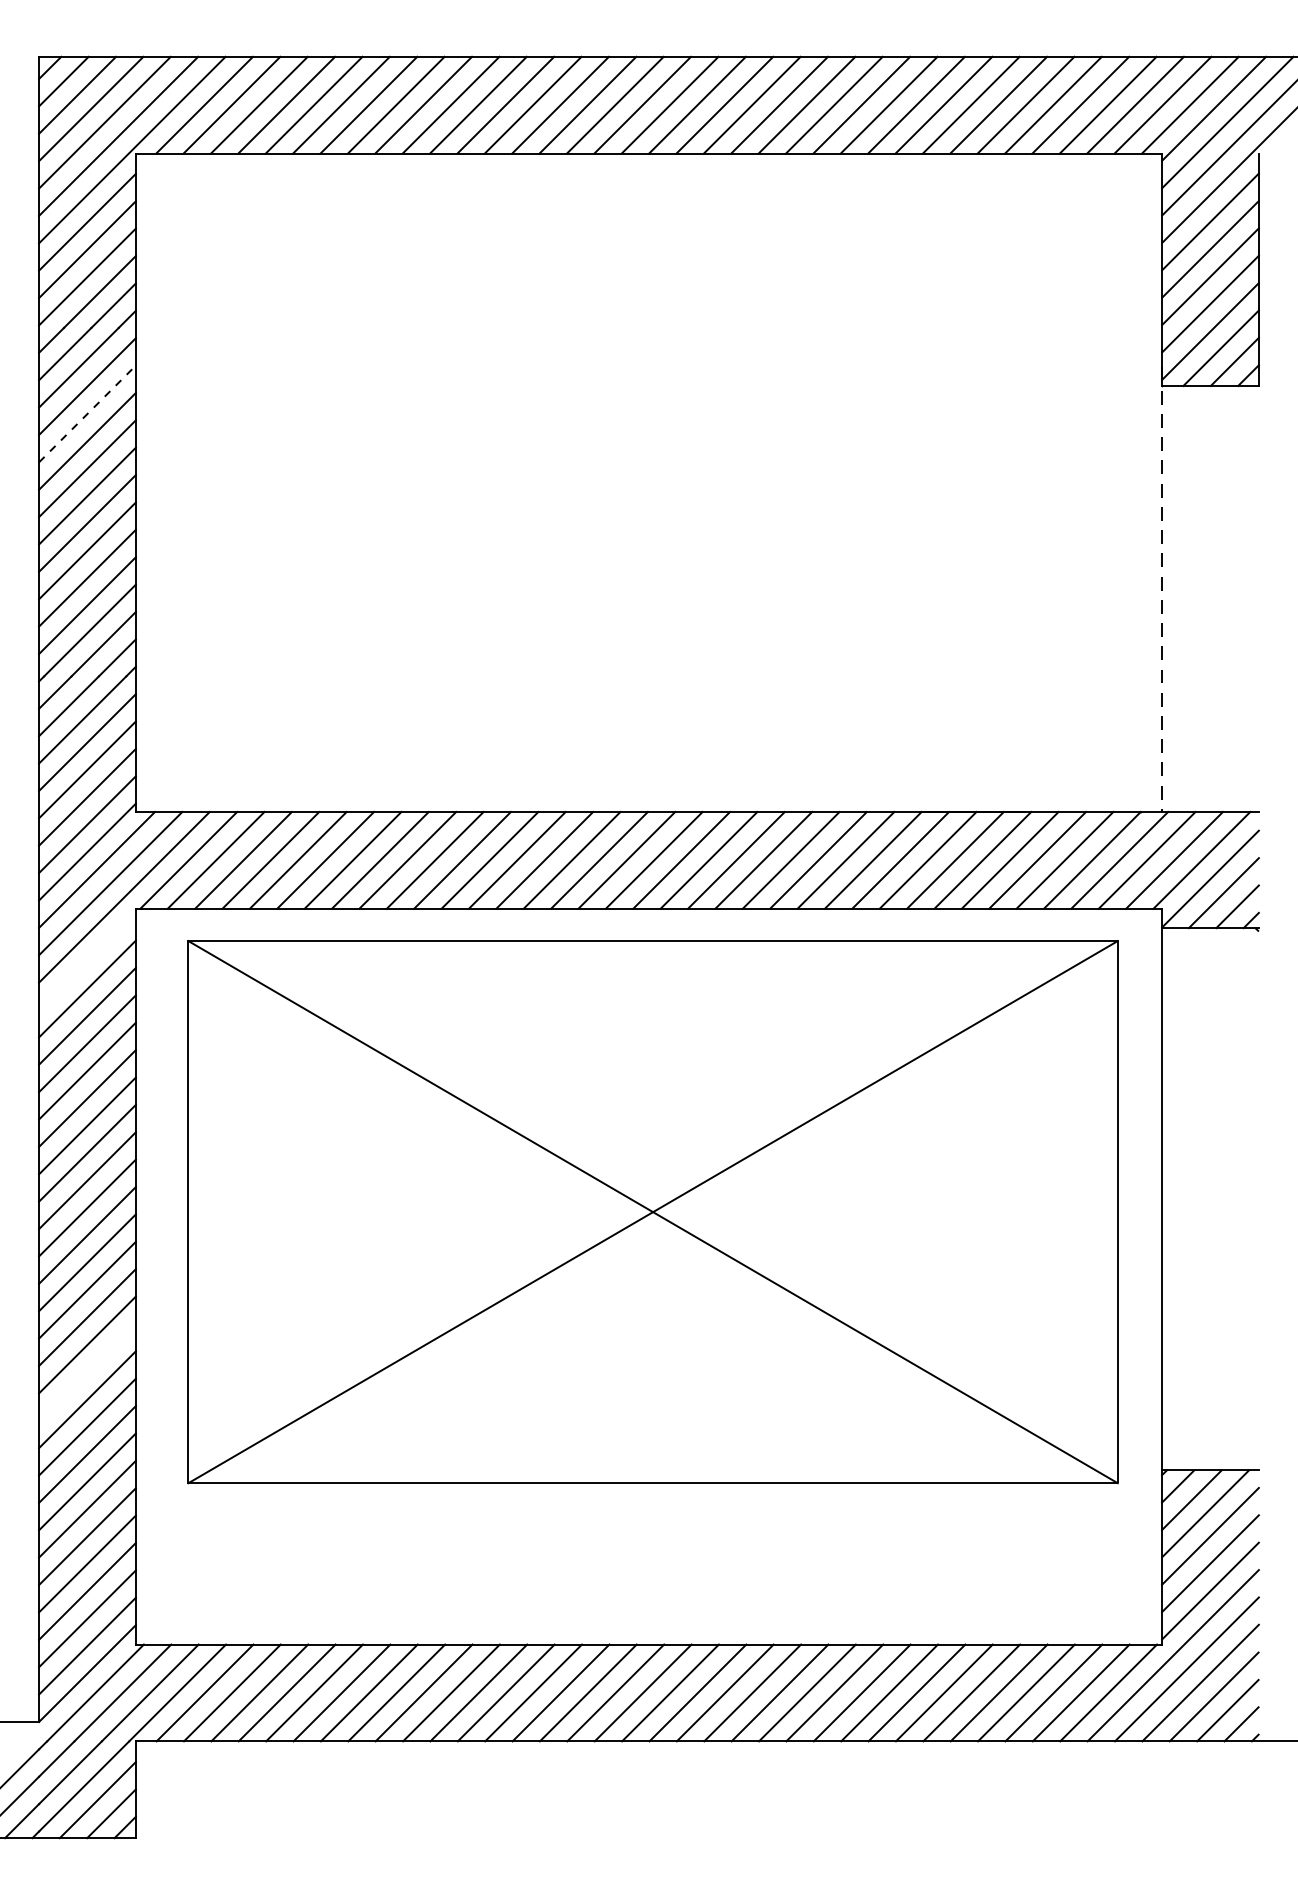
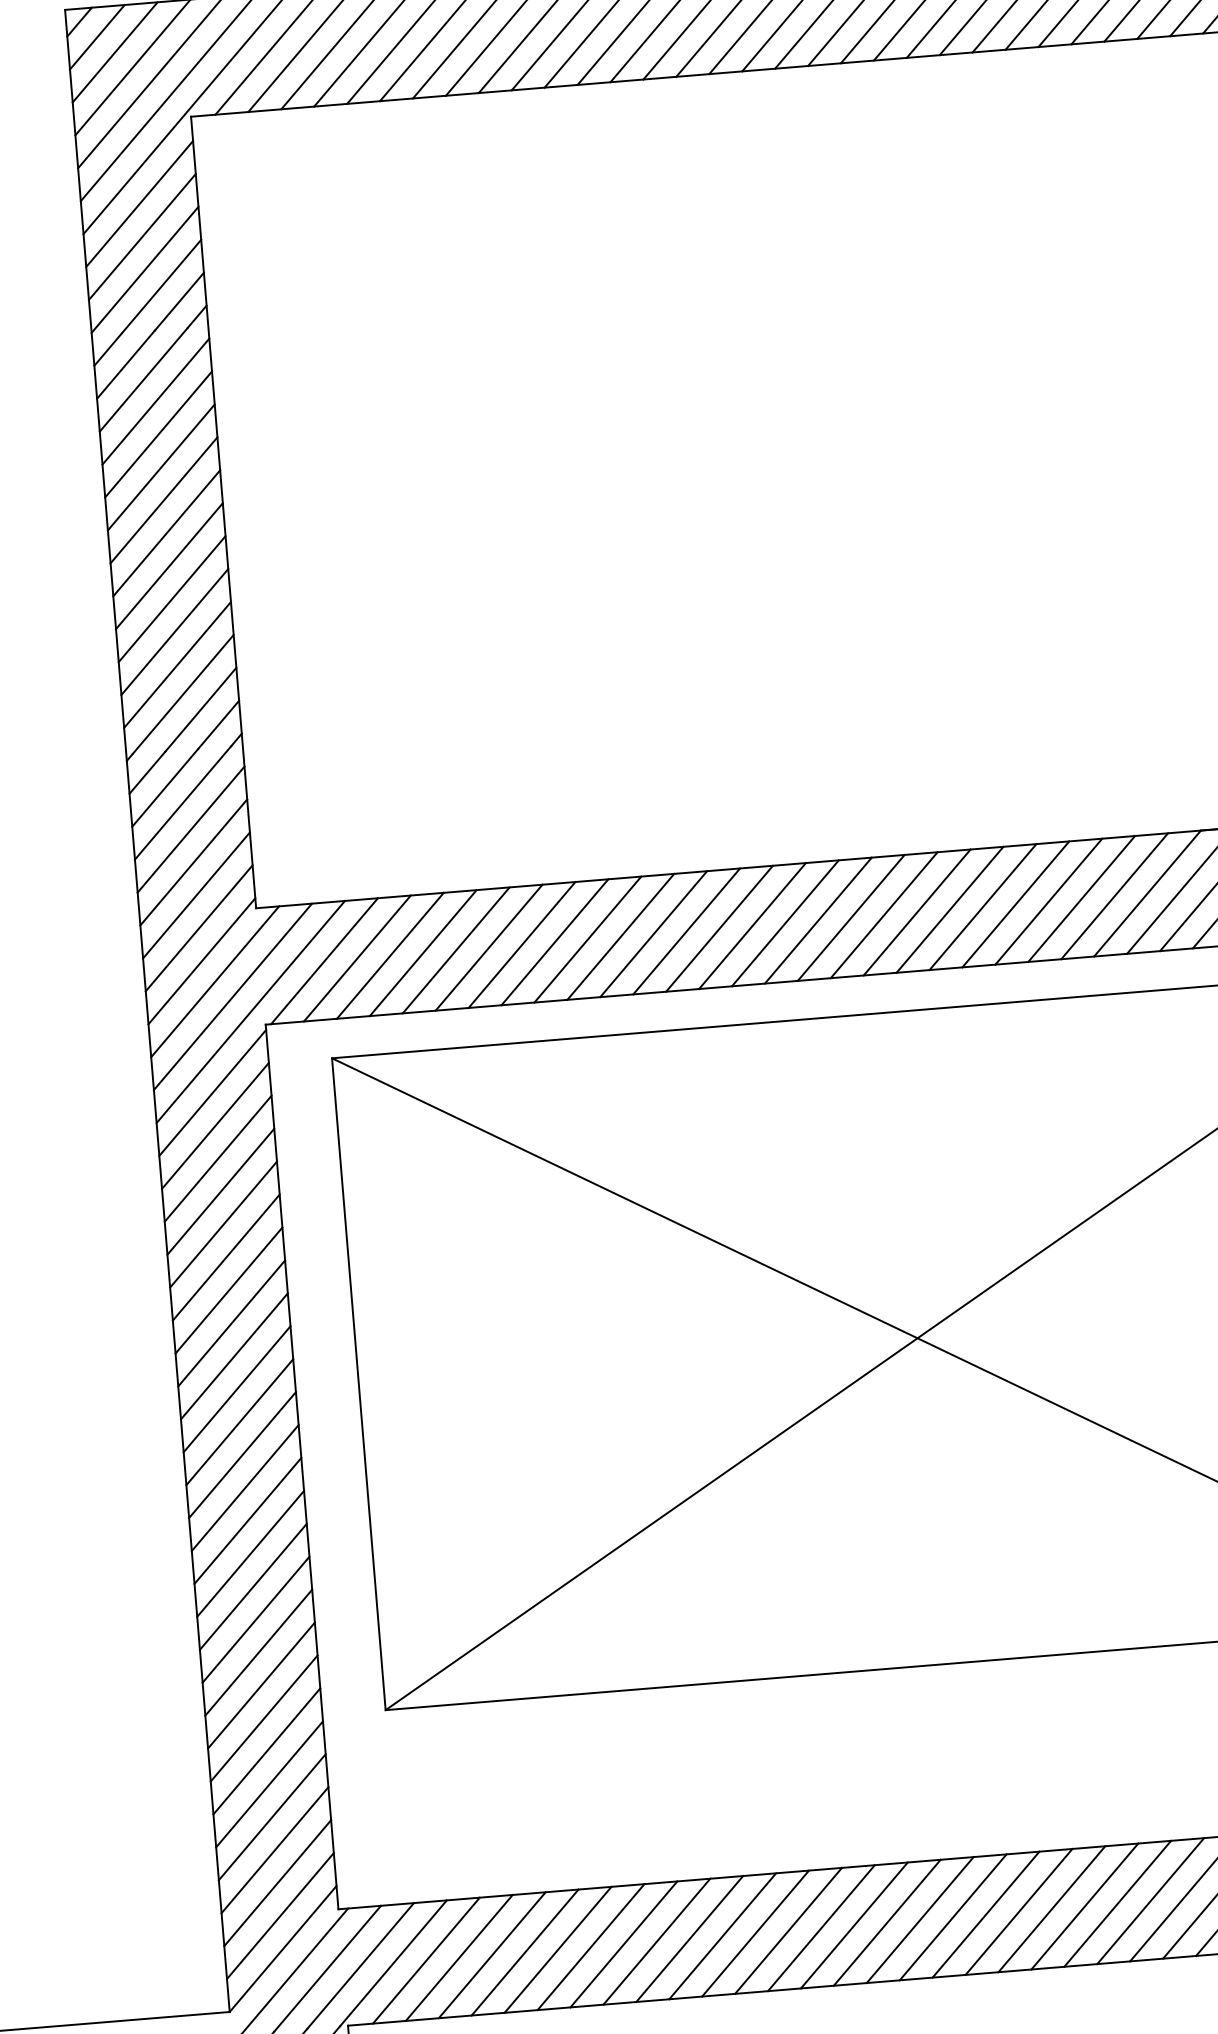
line: (87, 413) -> (158, 433), dashed -> solid
line: (87, 961) -> (212, 1092), added
line: (87, 1371) -> (253, 1585), added

